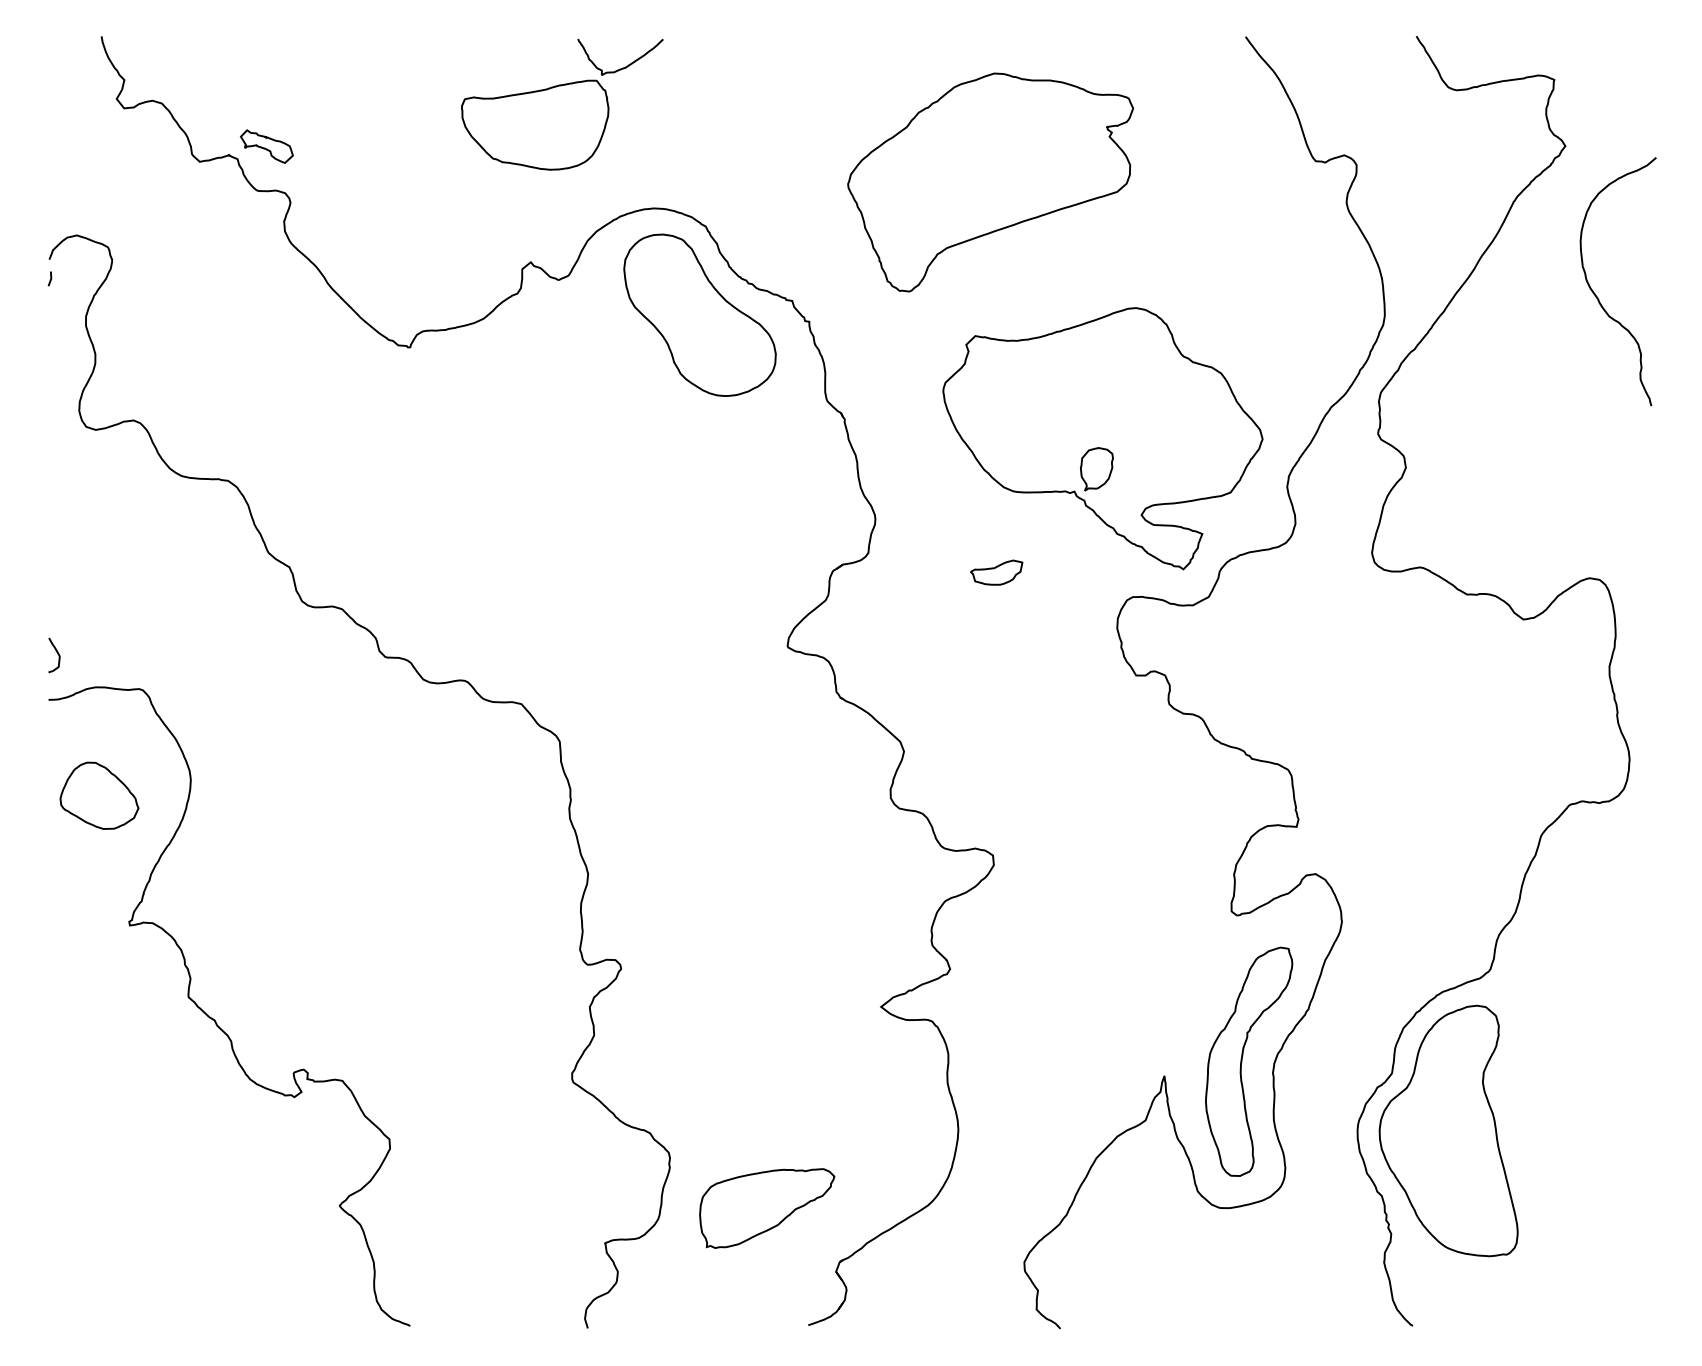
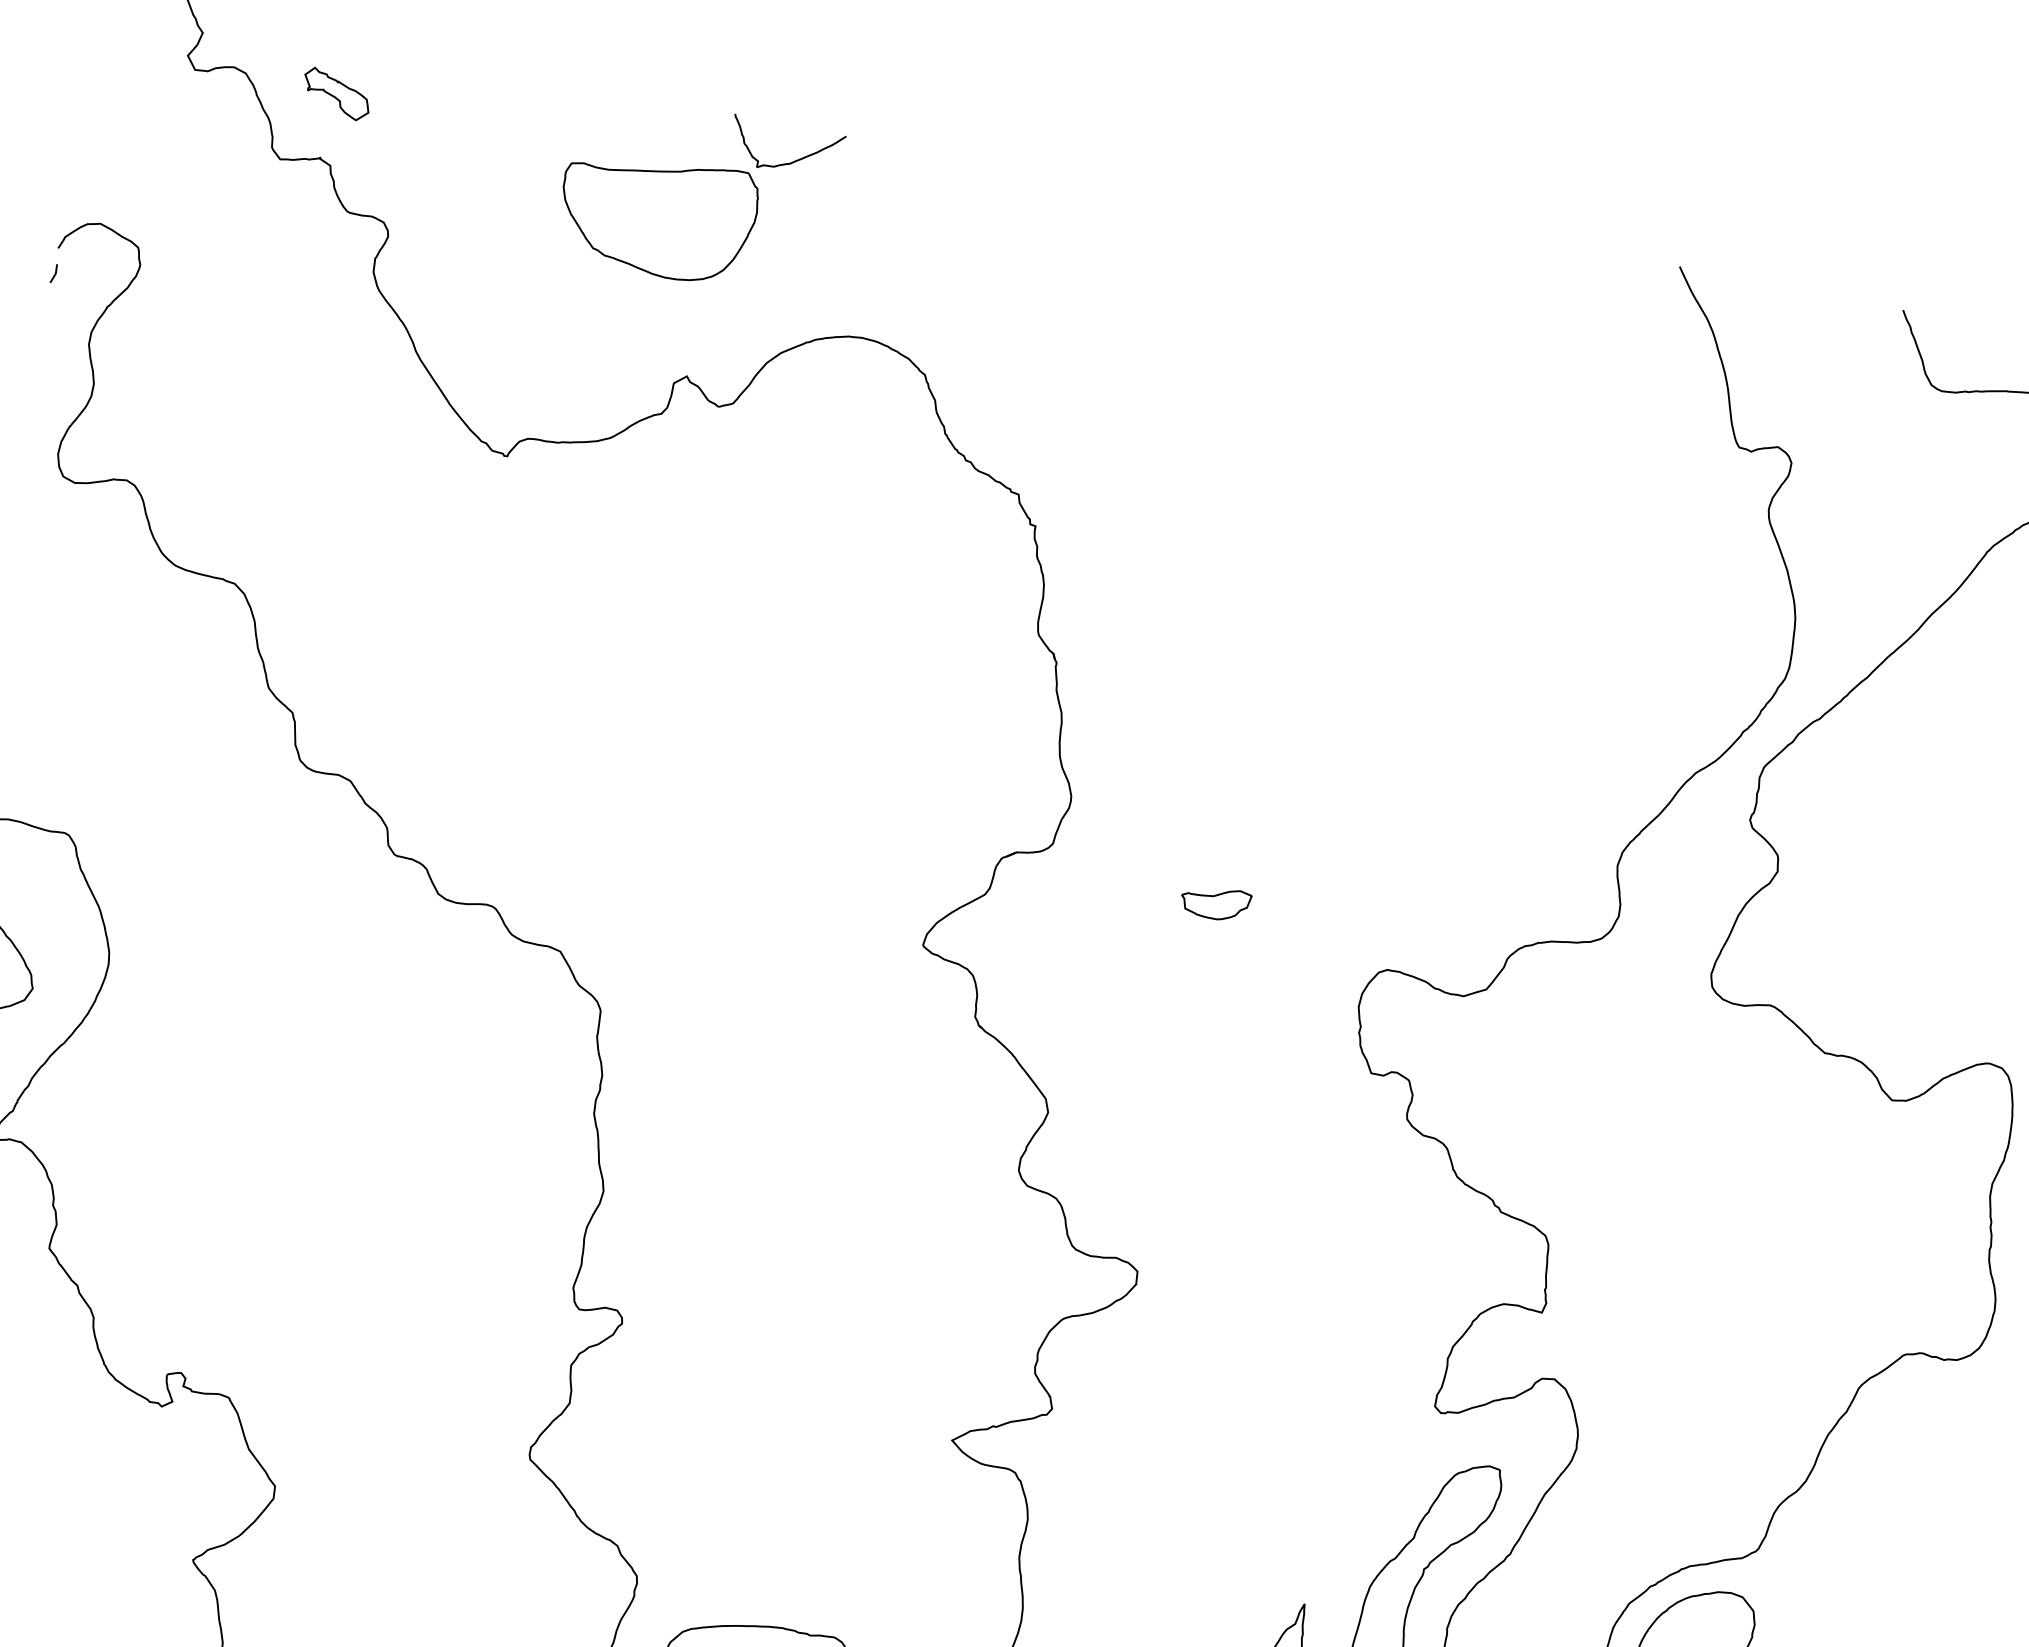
part: (562, 104) -> (697, 195), moved
part: (266, 146) -> (336, 93), moved
part: (990, 182) -> (1308, 391), removed
part: (699, 314) -> (893, 488), removed
part: (1102, 438) -> (1388, 754), removed

